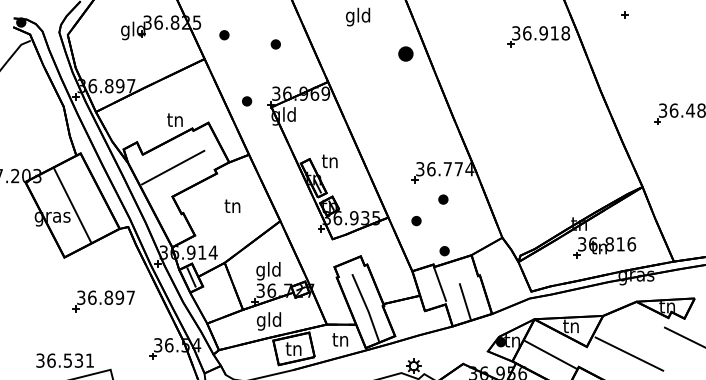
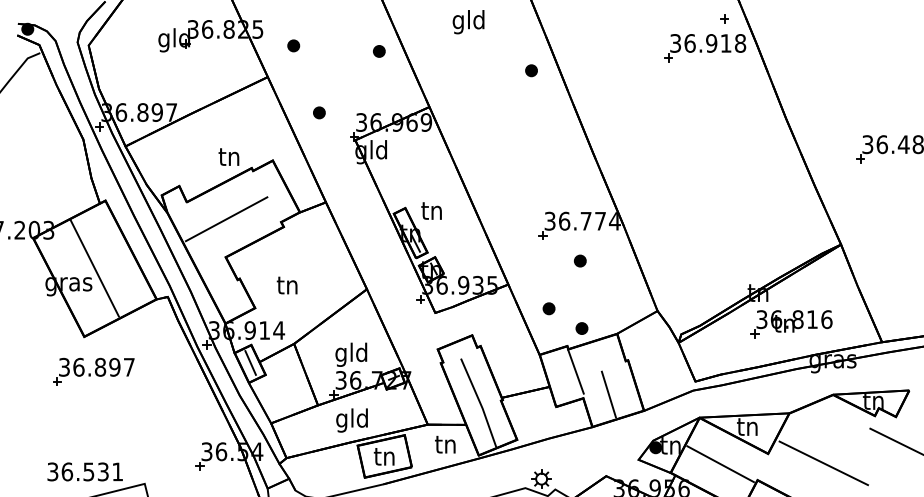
part: (624, 14) -> (724, 18), moved
part: (275, 44) -> (378, 51), moved
part: (406, 54) -> (532, 71), size x0.62
part: (247, 101) -> (319, 113), moved
text: (232, 205) -> (287, 284), moved
part: (416, 221) -> (549, 309), moved
part: (103, 301) -> (93, 372), moved

